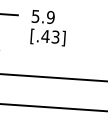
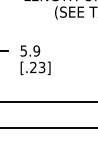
text: (44, 36) -> (32, 67), [.43] -> [.23]

